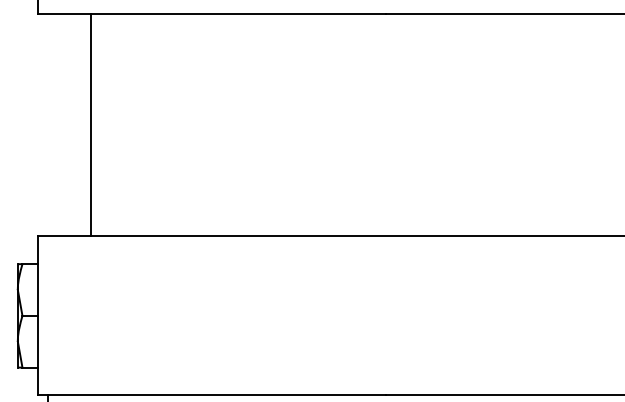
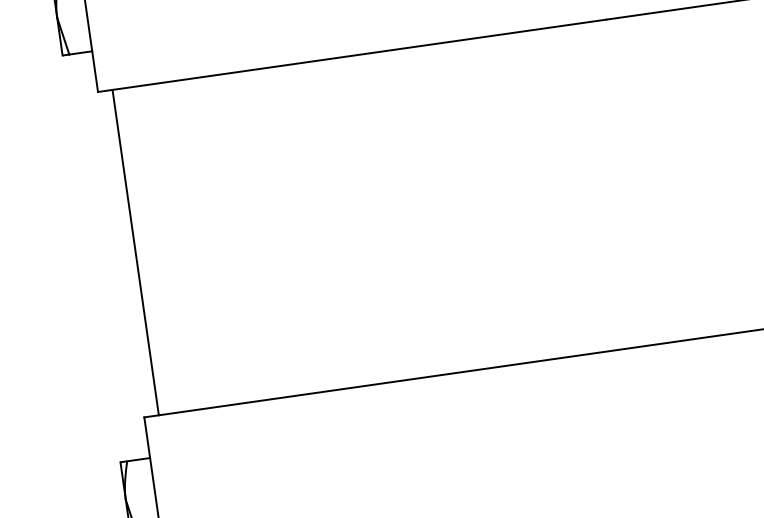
line: (91, 124) -> (136, 251), moved

